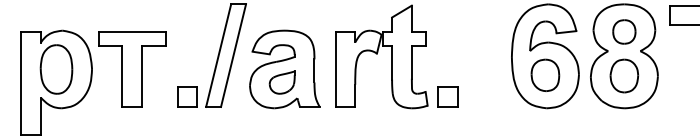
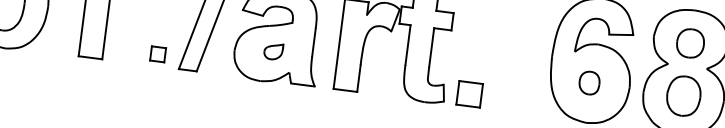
part: (545, 74) -> (589, 82), size x0.6
part: (281, 82) -> (272, 51), size x0.6
part: (187, 96) -> (158, 53), size x0.6

